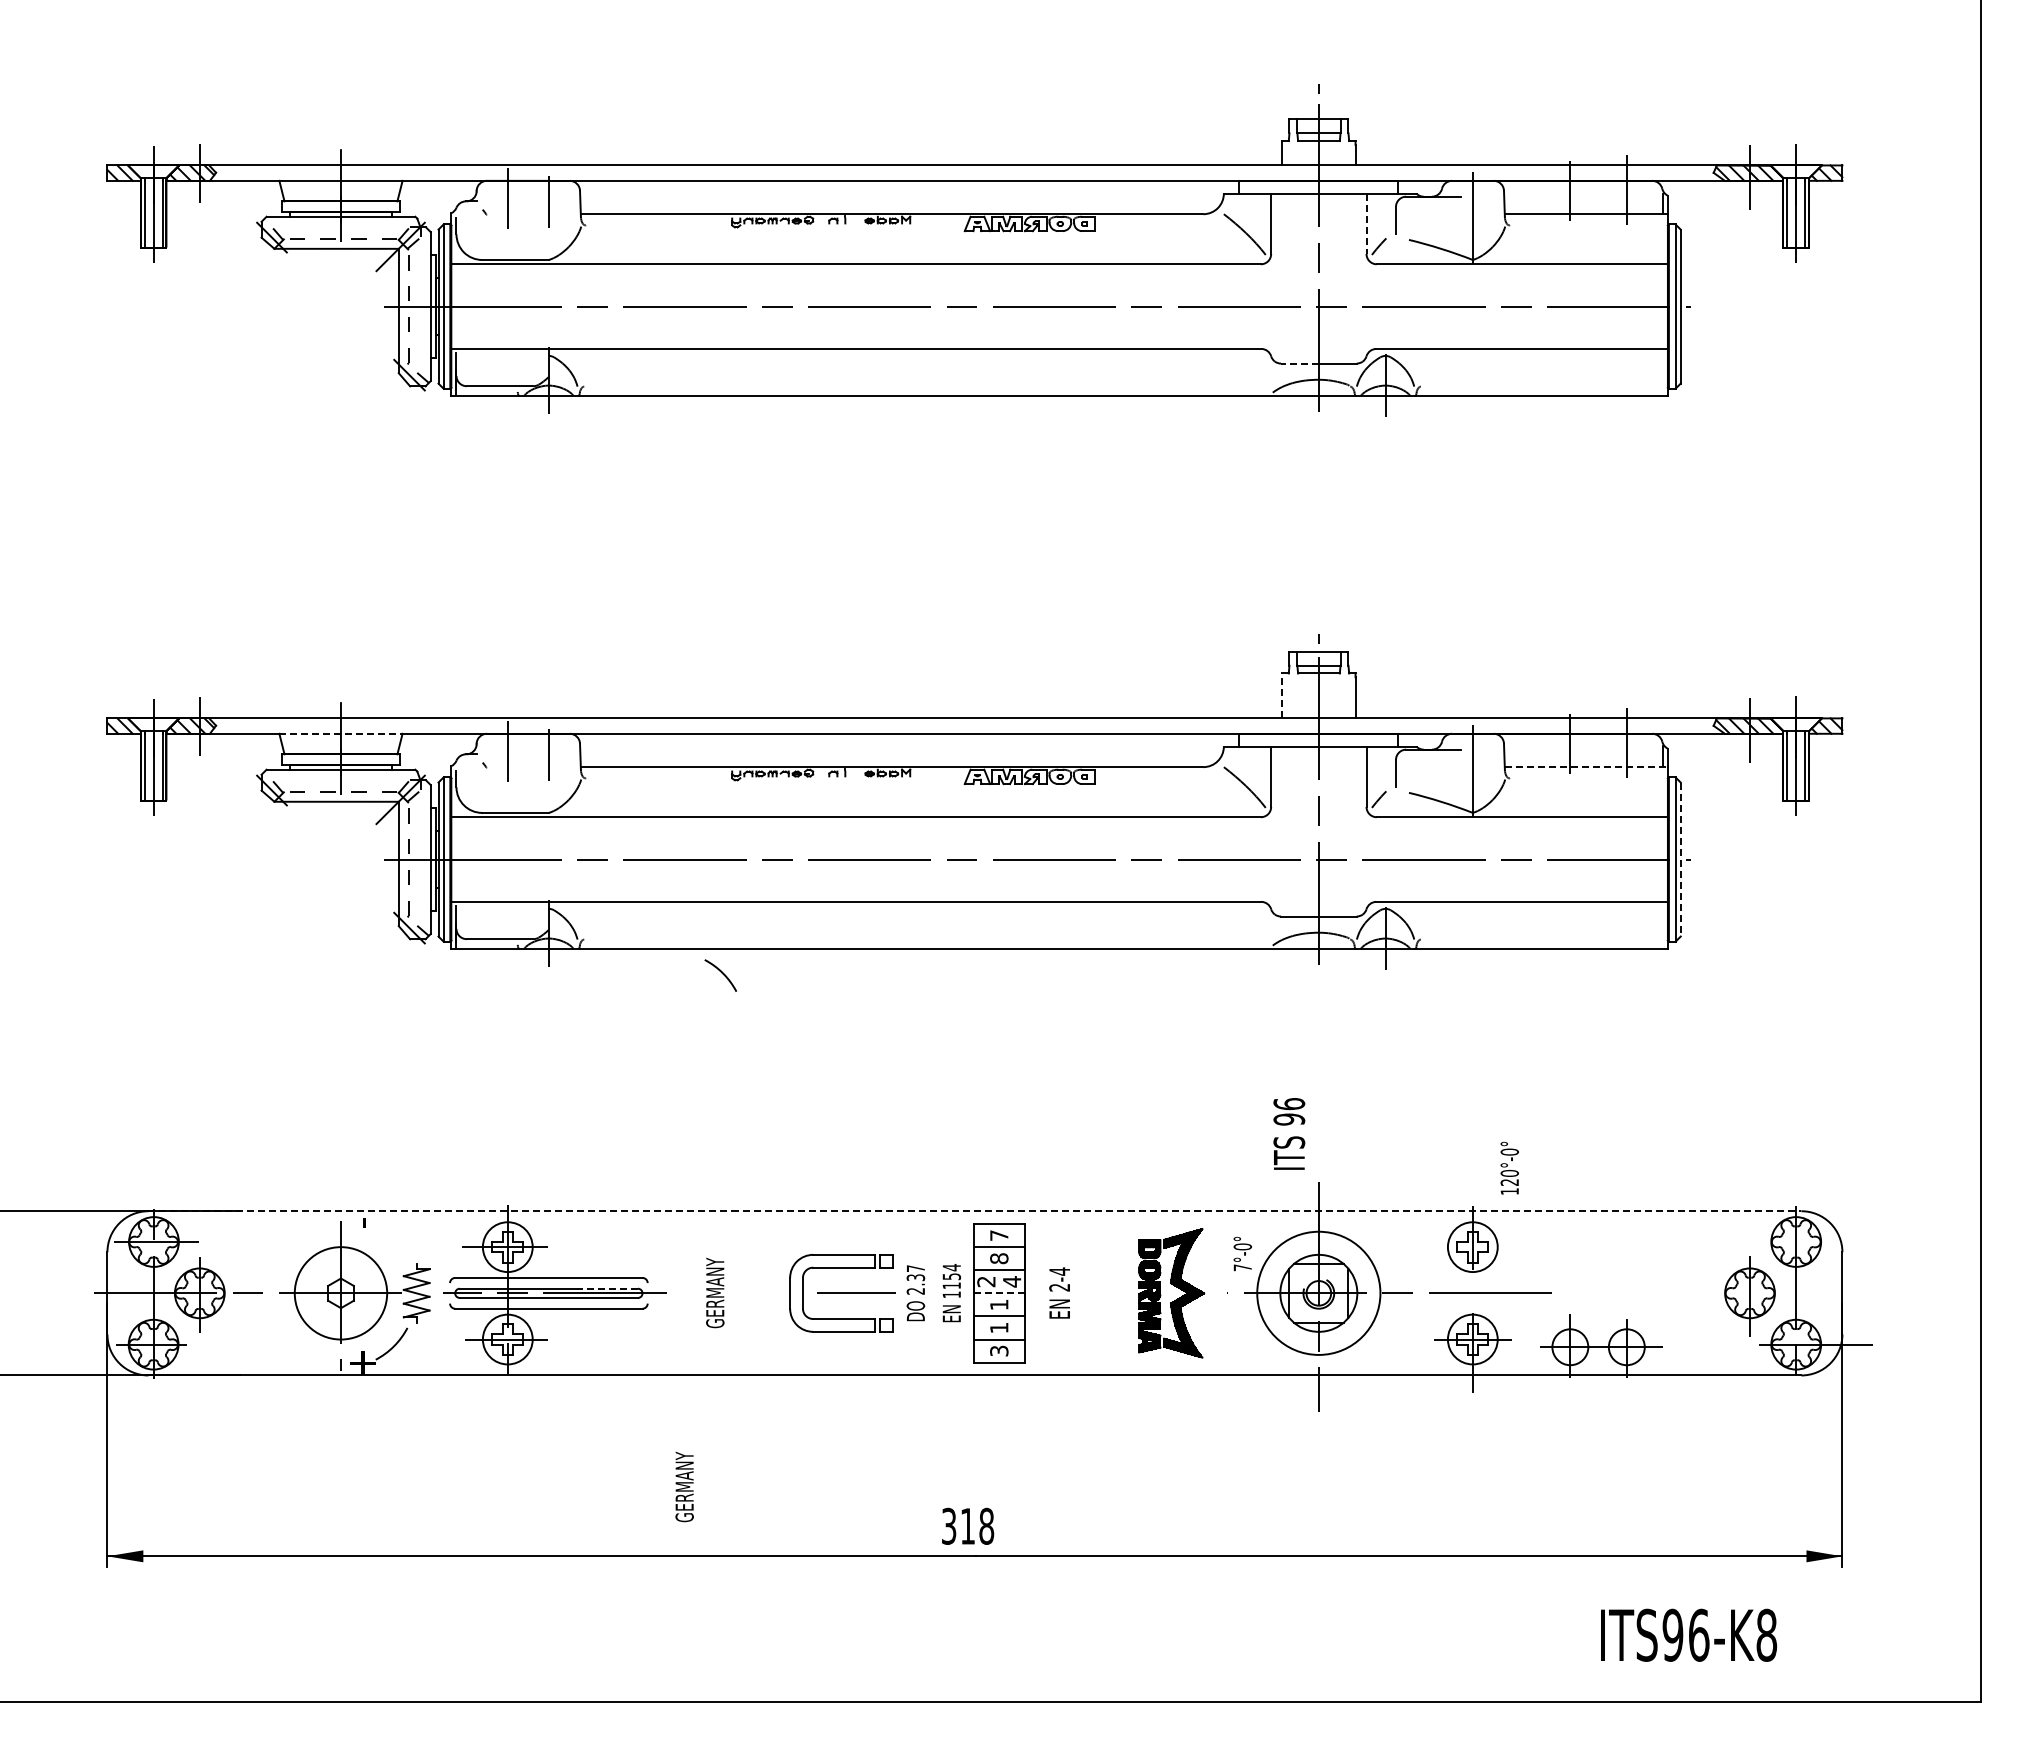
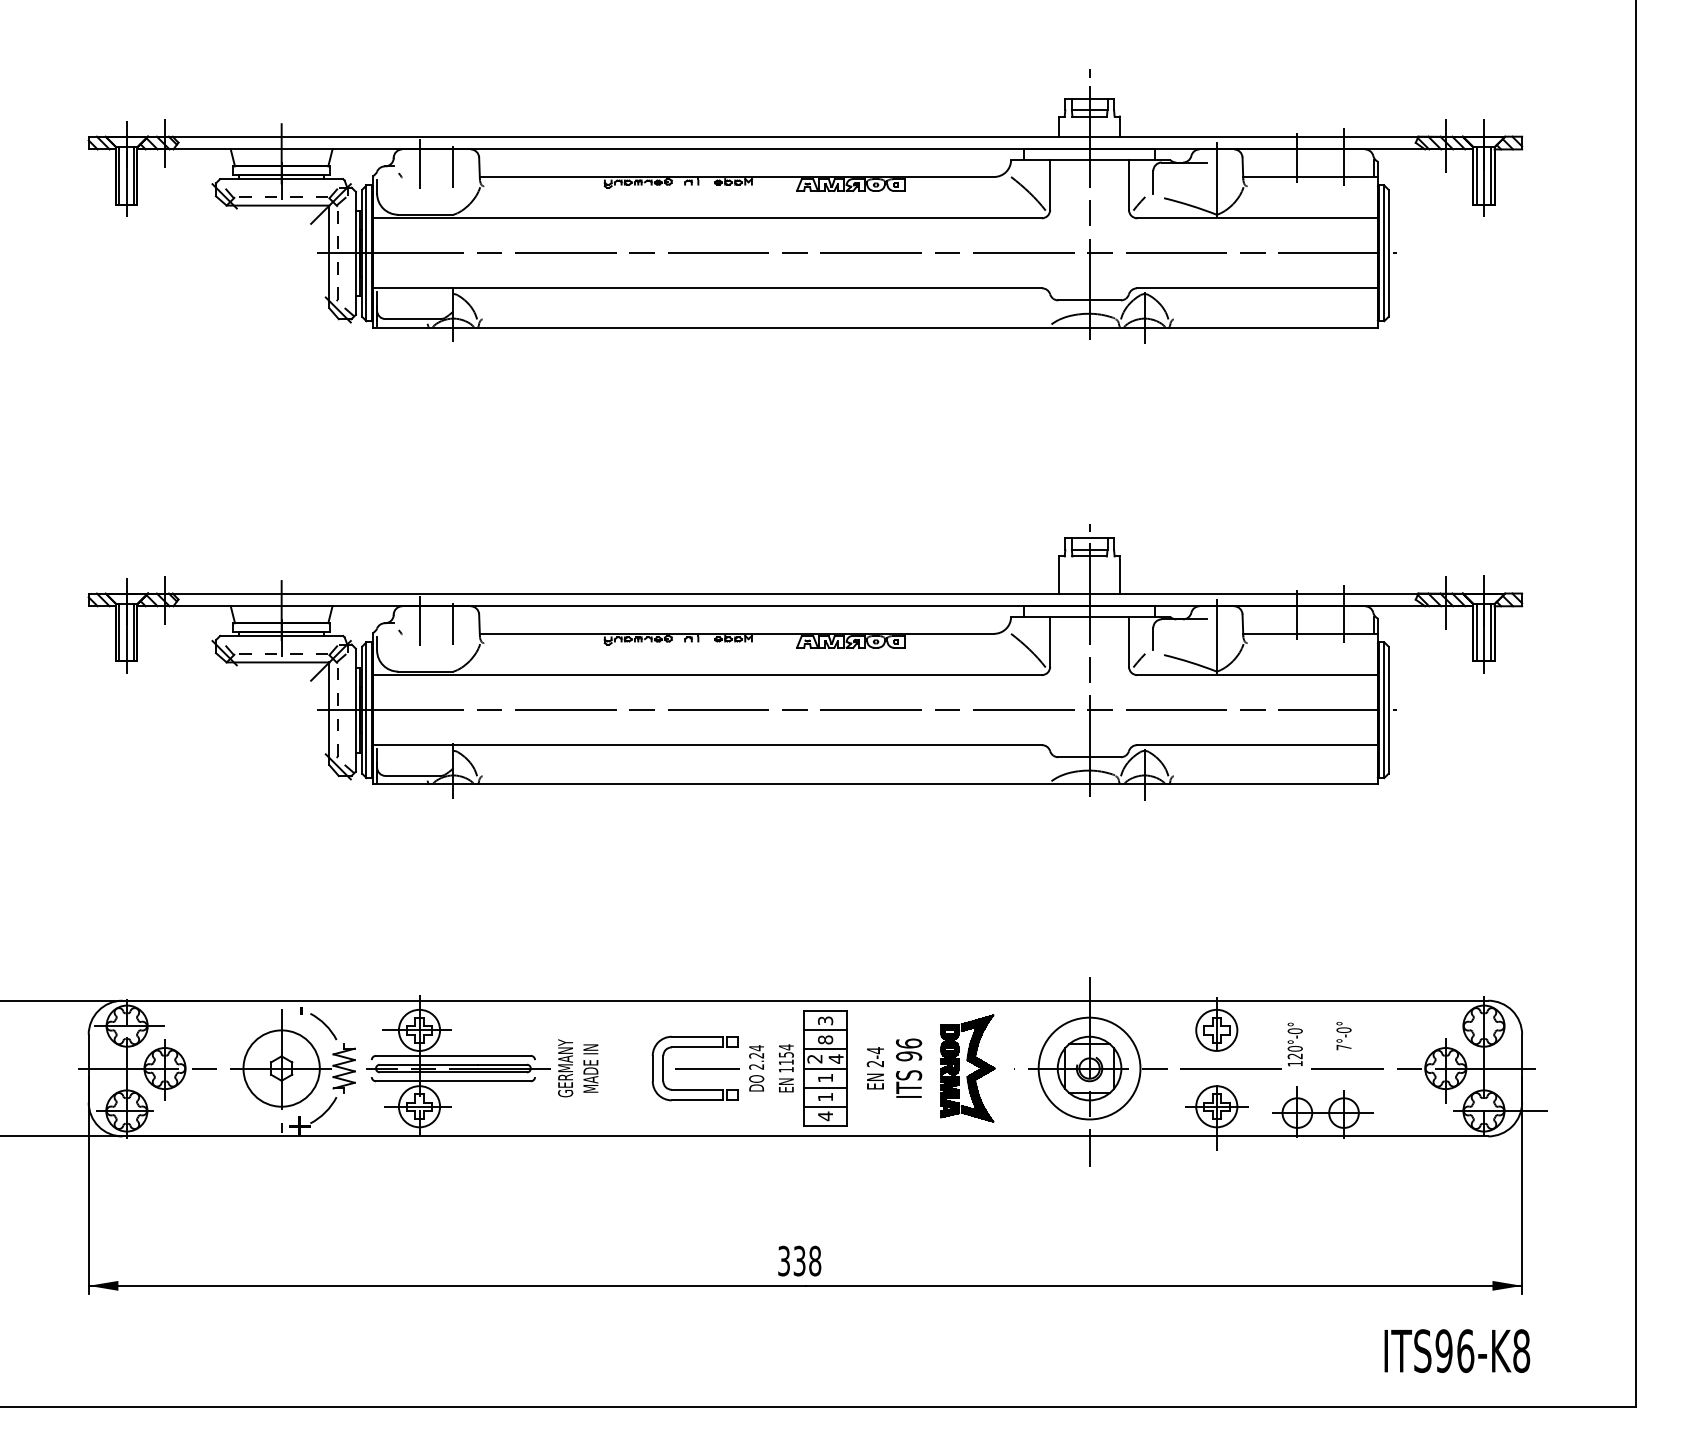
line: (1366, 224) -> (1128, 185), dashed -> solid
line: (1299, 363) -> (1073, 300), dashed -> solid
line: (1282, 695) -> (1059, 574), dashed -> solid
line: (340, 733) -> (281, 606), dashed -> solid
line: (1586, 767) -> (1310, 634), dashed -> solid
line: (1680, 859) -> (1388, 710), dashed -> solid
arc: (721, 973) -> (324, 1024), moved
text: (1289, 1133) -> (909, 1067), moved
text: (1509, 1167) -> (1295, 1043), moved
line: (975, 1211) -> (805, 1000), dashed -> solid
text: (999, 1235) -> (825, 1020), 7 -> 3
text: (1242, 1253) -> (1343, 1035), moved
text: (916, 1273) -> (757, 1052), 2.37 -> 2.24
line: (608, 1288) -> (502, 1064), dashed -> solid
text: (715, 1292) -> (591, 1067), GERMANY -> MADE IN
line: (999, 1293) -> (825, 1068), dashed -> solid
line: (1722, 1293) -> (1423, 1068), added
text: (999, 1350) -> (825, 1115), 3 -> 4
text: (684, 1487) -> (565, 1068), moved
text: (967, 1525) -> (799, 1260), 318 -> 338
text: (1689, 1634) -> (1457, 1350), moved

